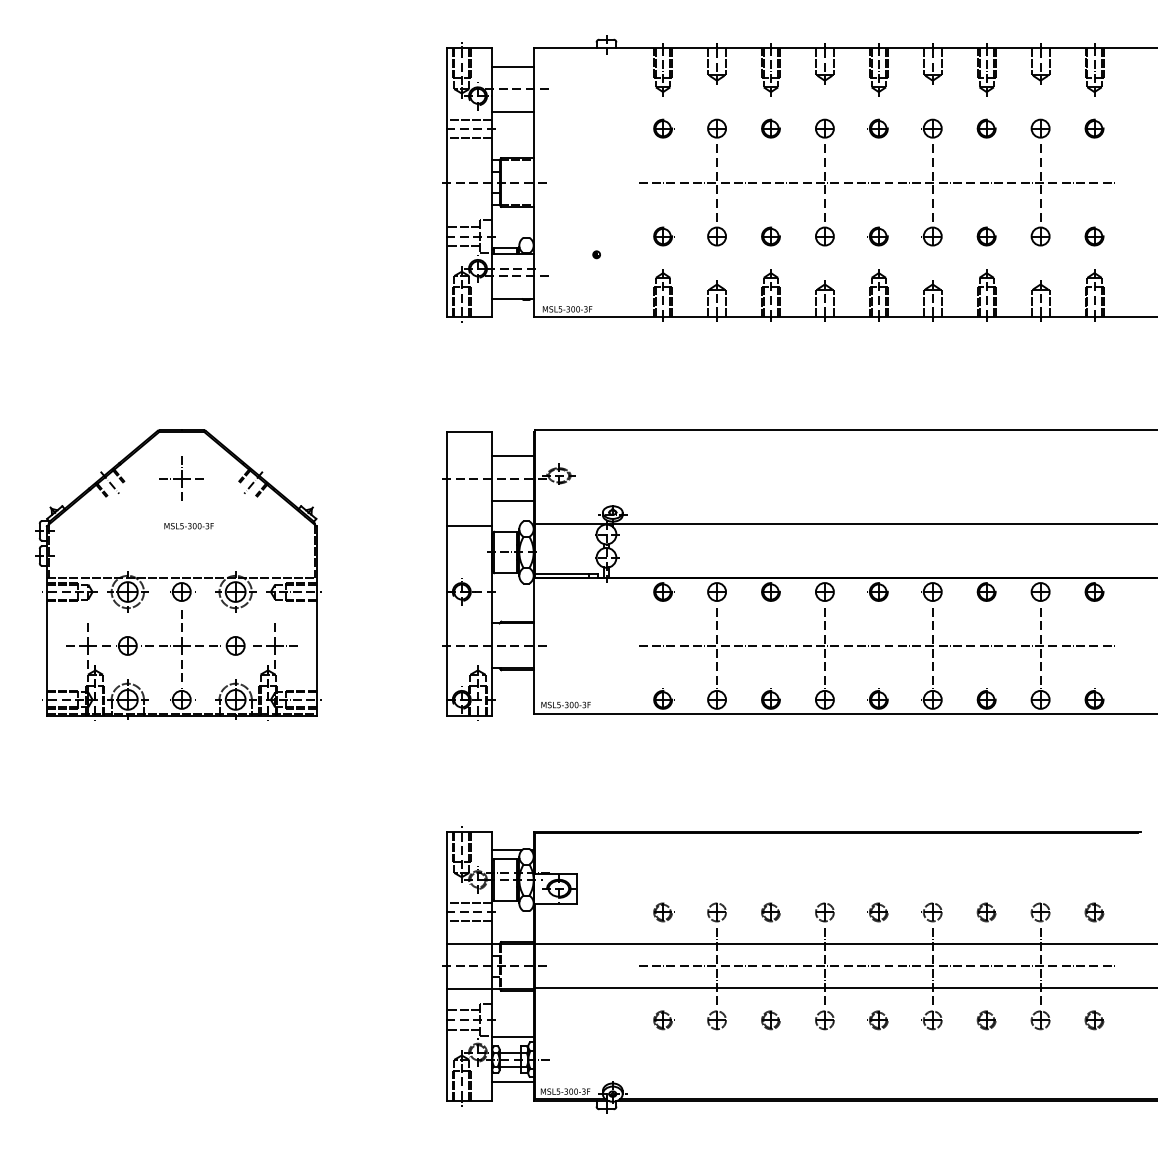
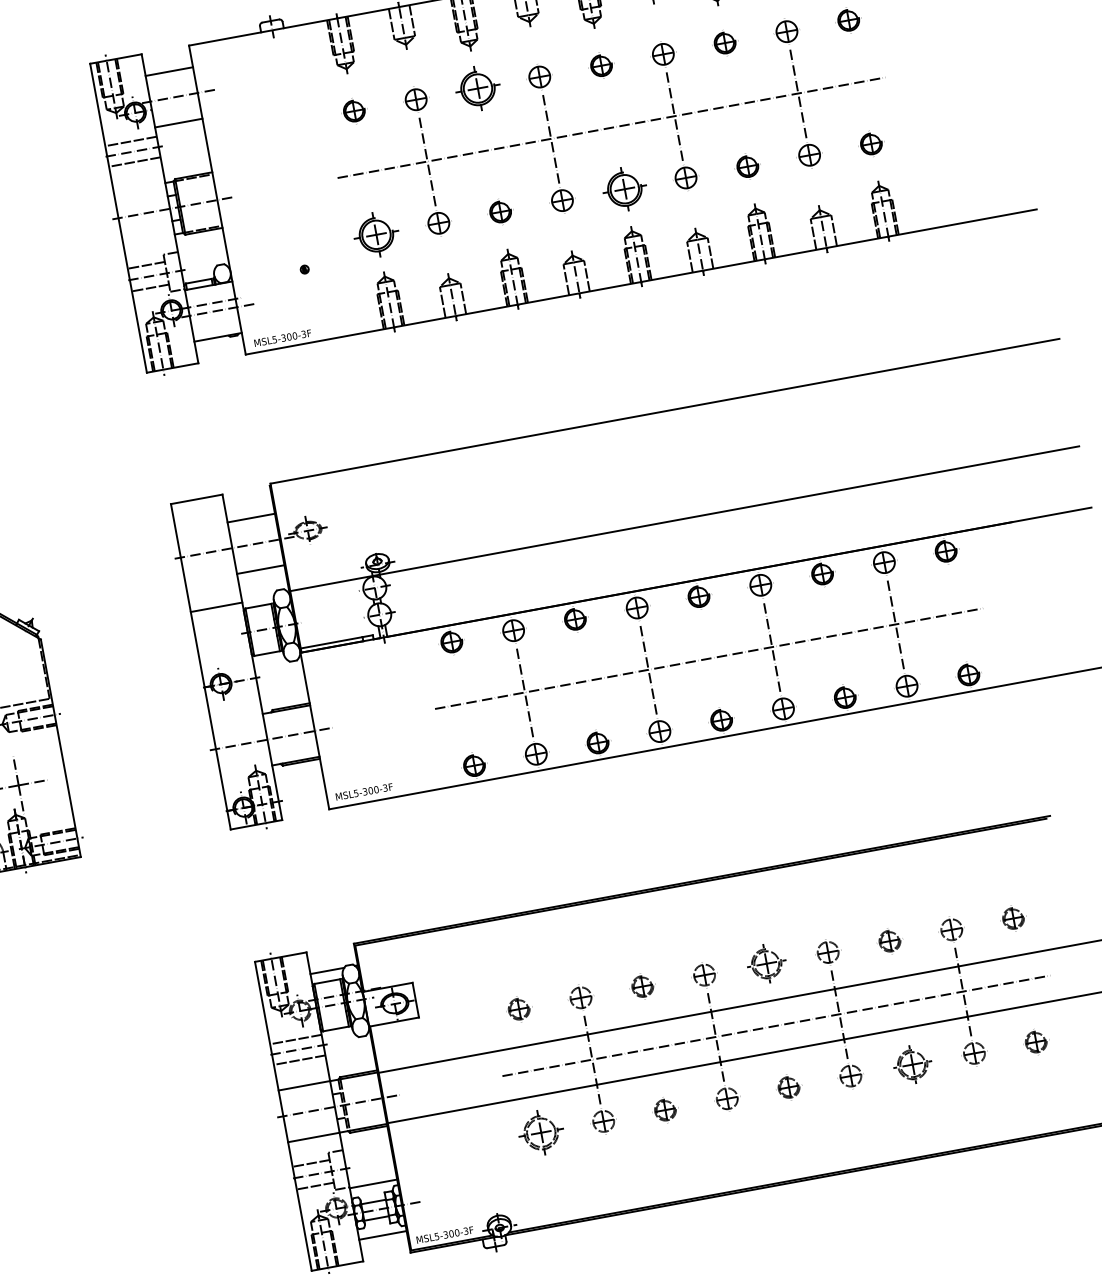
part: (770, 128) -> (477, 88), size x1.6
part: (663, 236) -> (377, 234), size x1.6
part: (877, 236) -> (622, 189), size x1.6
part: (877, 912) -> (764, 964), size x1.4
part: (663, 1020) -> (542, 1132), size x1.6
part: (986, 1020) -> (912, 1064), size x1.4

